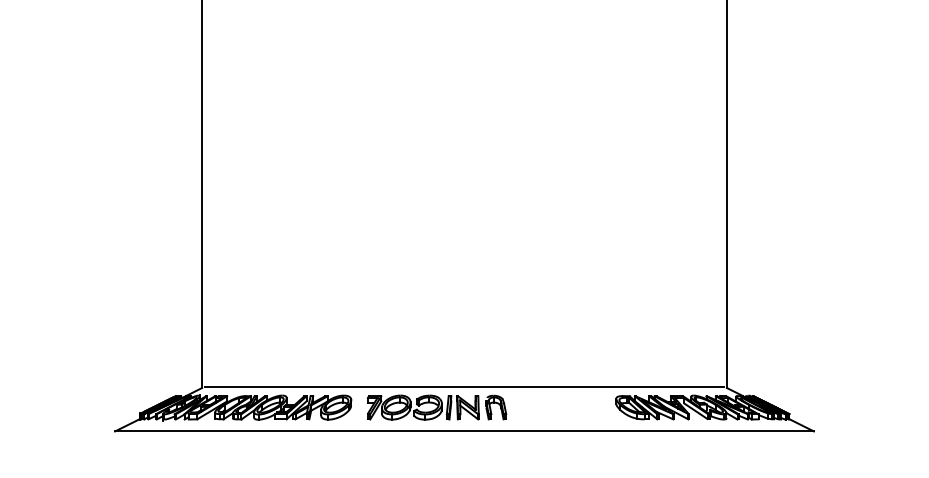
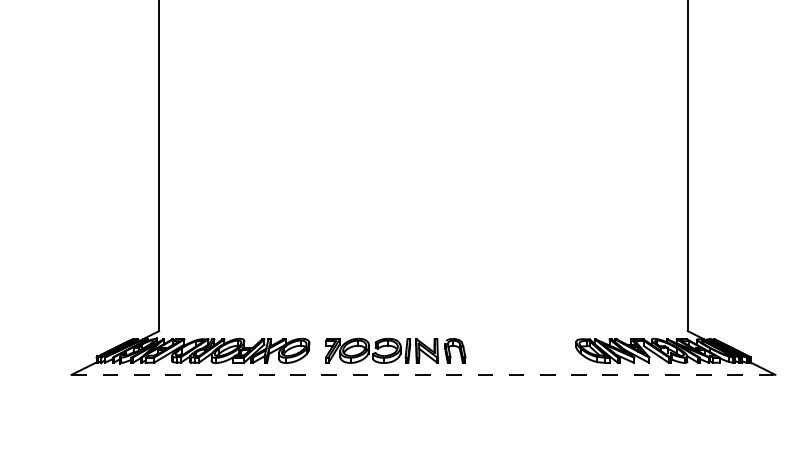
line: (464, 386) -> (423, 329), removed
line: (465, 431) -> (424, 374), solid -> dashed

